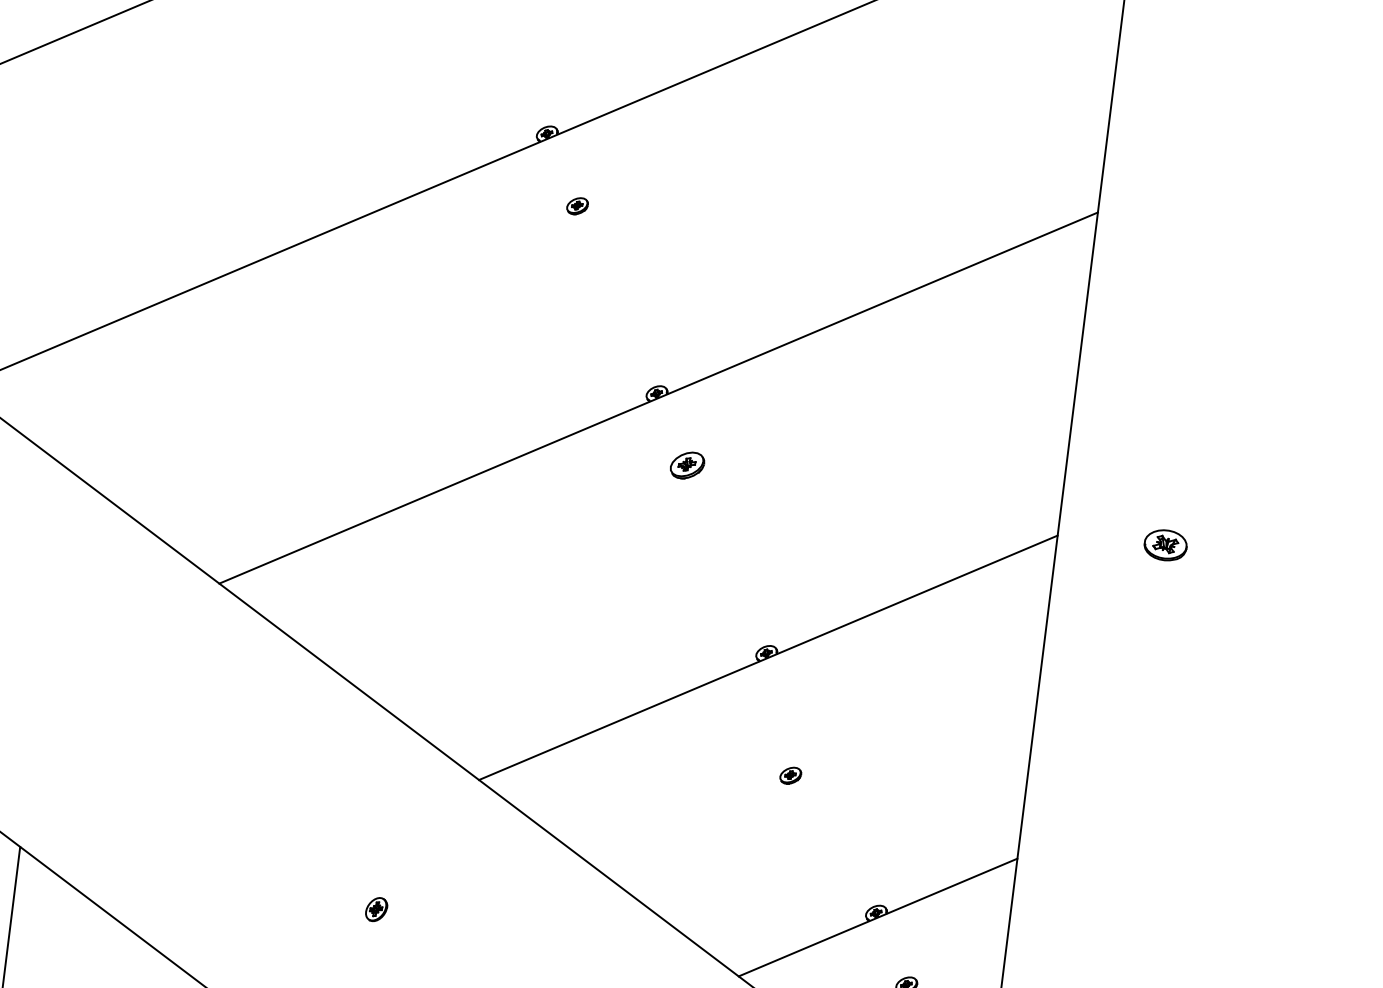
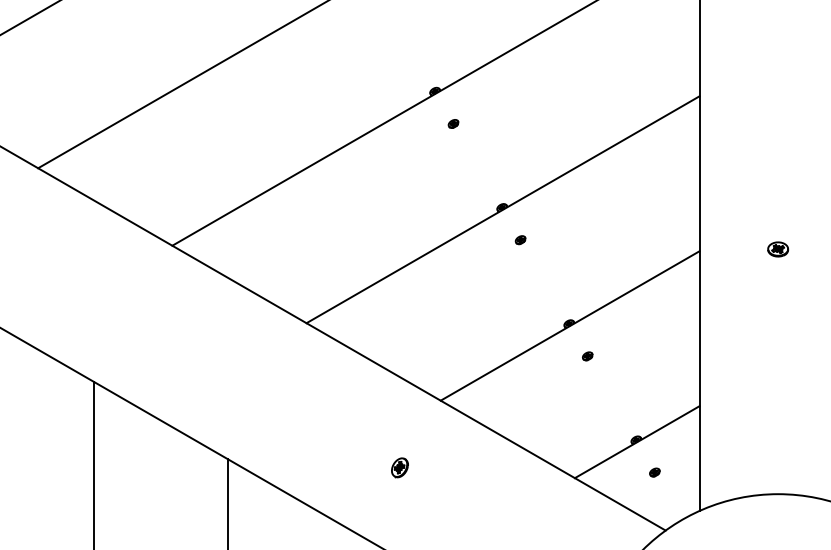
part: (686, 466) -> (520, 240), size x0.62
part: (1164, 545) -> (777, 249), moved
part: (790, 776) -> (587, 356), moved
part: (375, 908) -> (399, 467), size x1.67

